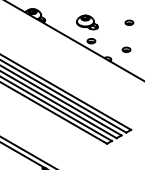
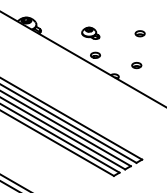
part: (87, 22) -> (90, 33), size x0.7

